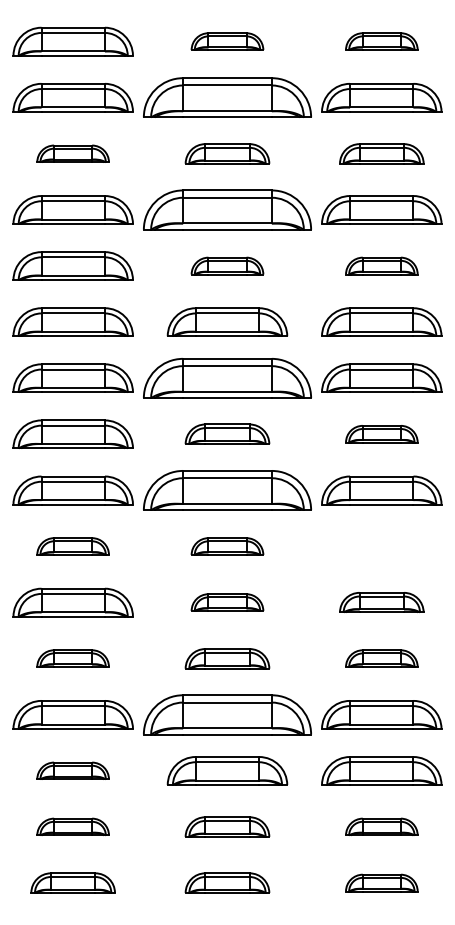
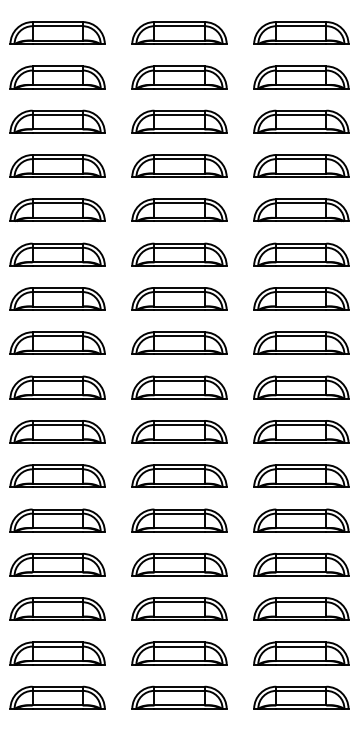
part: (227, 41) -> (179, 32), size x1.67
part: (381, 41) -> (301, 32), size x1.67
part: (227, 97) -> (179, 77), size x0.71
part: (72, 153) -> (57, 121), size x1.67
part: (227, 153) -> (179, 121), size x1.43
part: (381, 153) -> (301, 121), size x1.43
part: (227, 209) -> (179, 165), size x0.71
part: (227, 265) -> (179, 209), size x1.67
part: (381, 265) -> (301, 209), size x1.67
part: (227, 377) -> (179, 298), size x0.71
part: (227, 433) -> (179, 342), size x1.43
part: (381, 433) -> (301, 342), size x1.67
part: (227, 490) -> (179, 387), size x0.71
part: (72, 546) -> (57, 431), size x1.67
part: (227, 546) -> (179, 431), size x1.67
part: (381, 546) -> (301, 431), added
part: (227, 602) -> (179, 476), size x1.67
part: (381, 602) -> (301, 476), size x1.43
part: (72, 658) -> (57, 520), size x1.67
part: (227, 658) -> (179, 520), size x1.43
part: (381, 658) -> (301, 520), size x1.67
part: (227, 714) -> (179, 564), size x0.71
part: (72, 770) -> (57, 608), size x1.67
part: (72, 826) -> (57, 653), size x1.67
part: (227, 826) -> (179, 653), size x1.43
part: (381, 826) -> (301, 653), size x1.67
part: (72, 882) -> (57, 697), size x1.43
part: (227, 882) -> (179, 697), size x1.43
part: (381, 882) -> (301, 697), size x1.67

